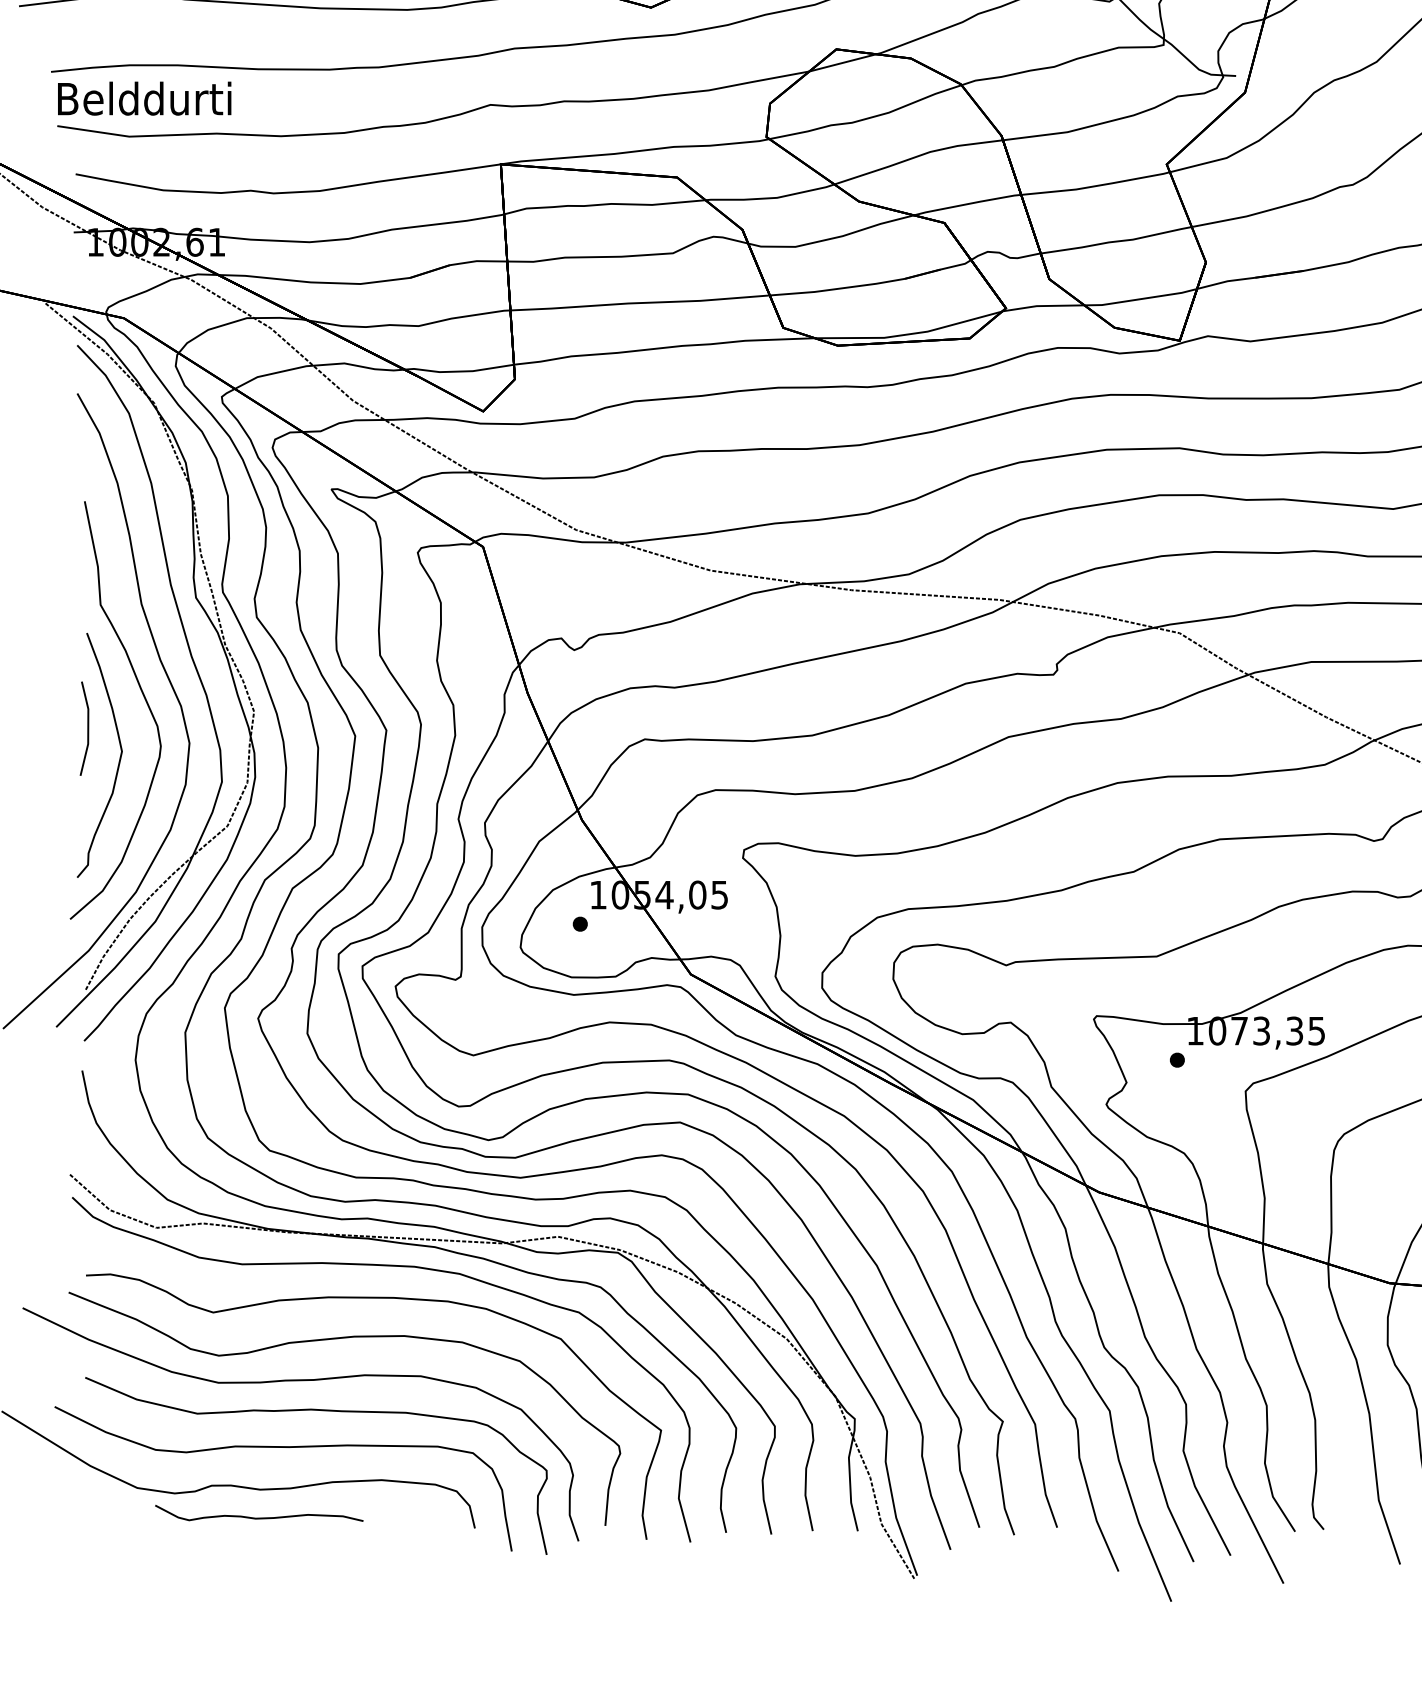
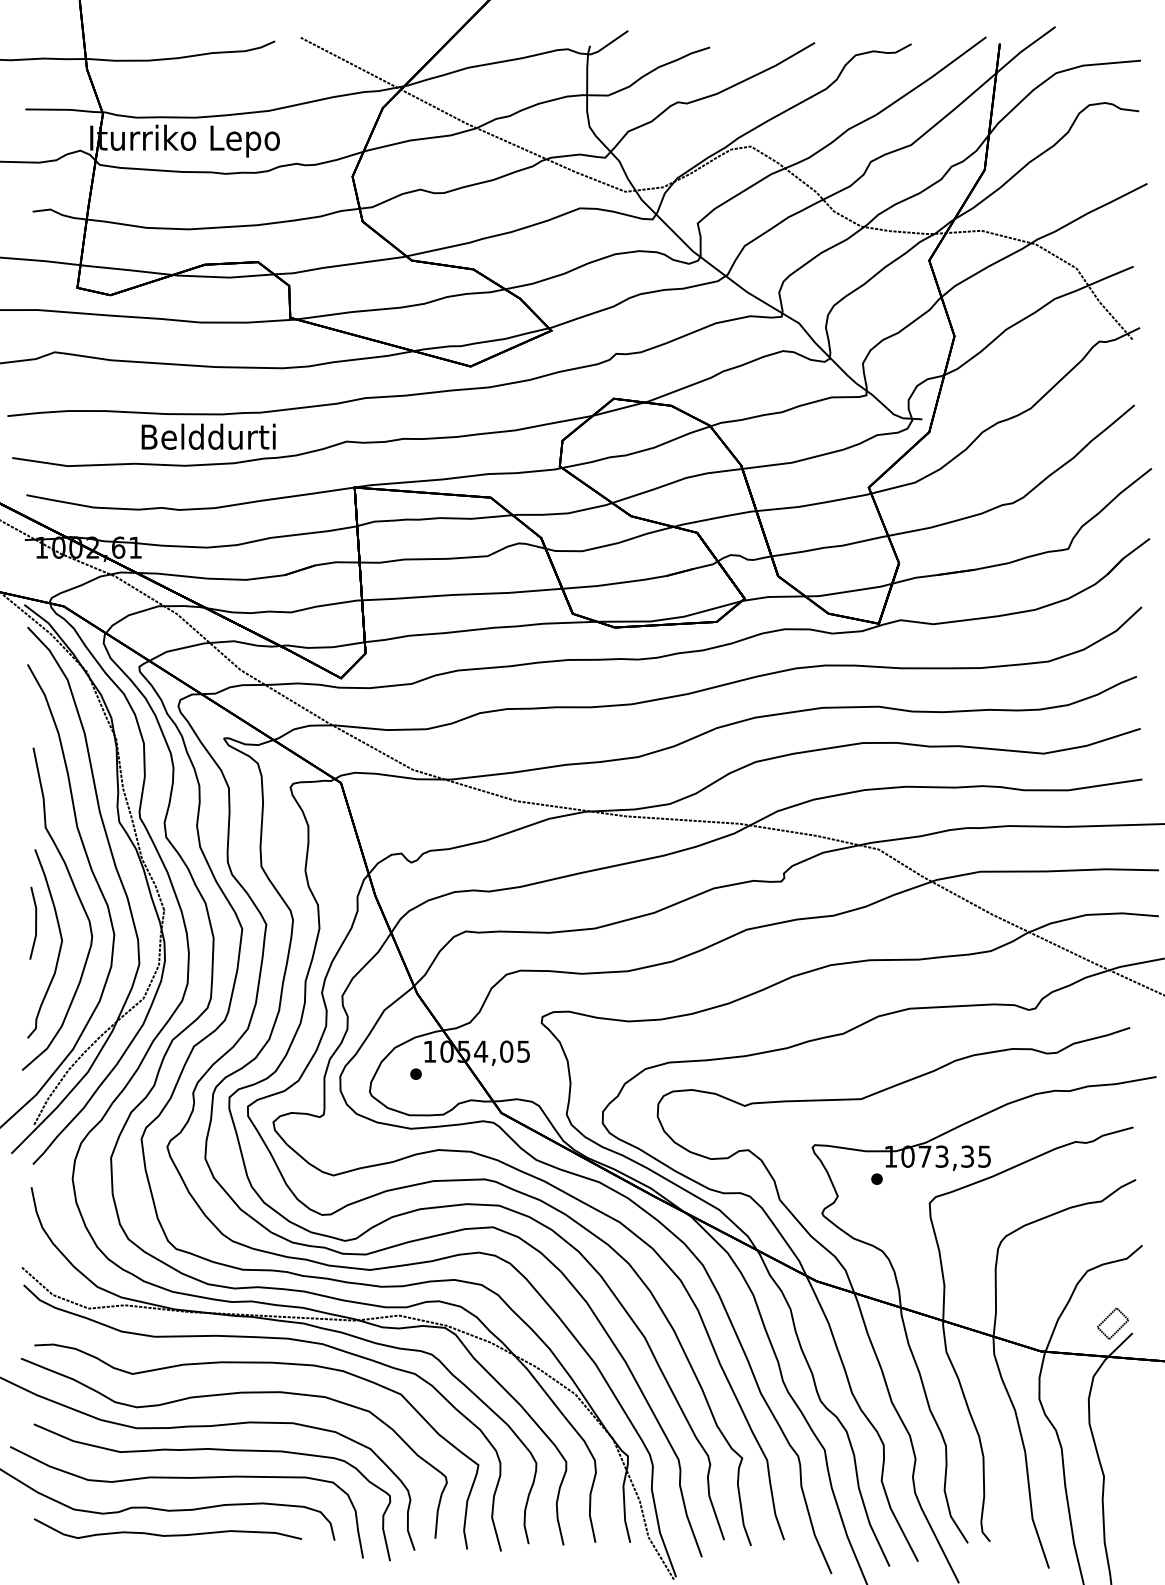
text: (144, 98) -> (208, 436), moved
part: (259, 1512) -> (168, 1528), size x1.67

